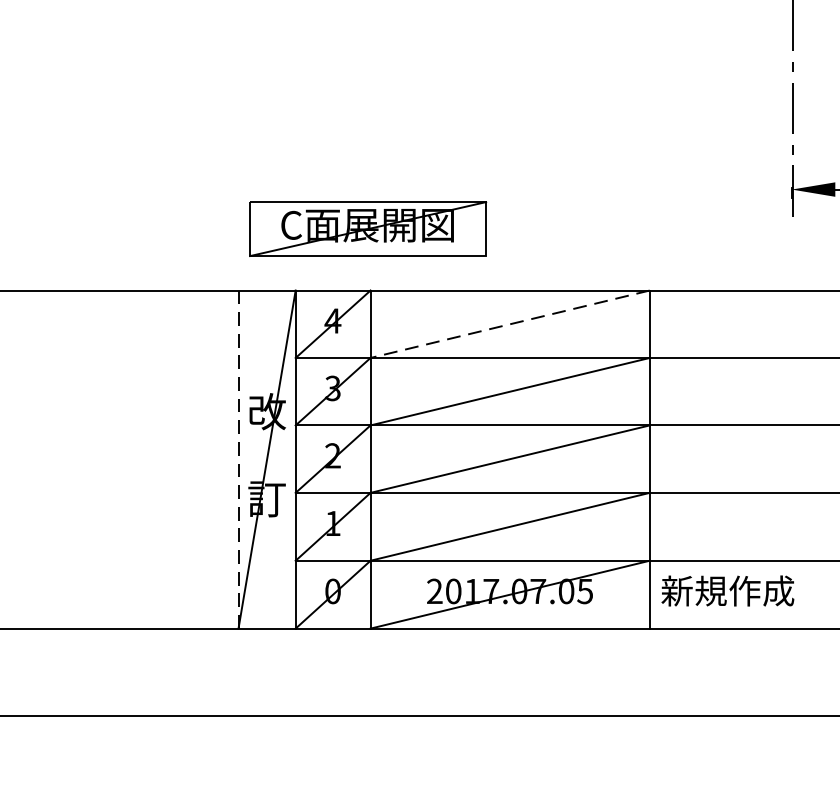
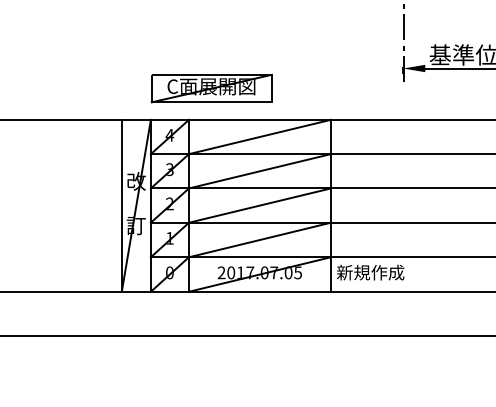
part: (367, 228) -> (211, 88), moved
line: (509, 325) -> (259, 137), dashed -> solid
line: (237, 458) -> (121, 205), dashed -> solid

